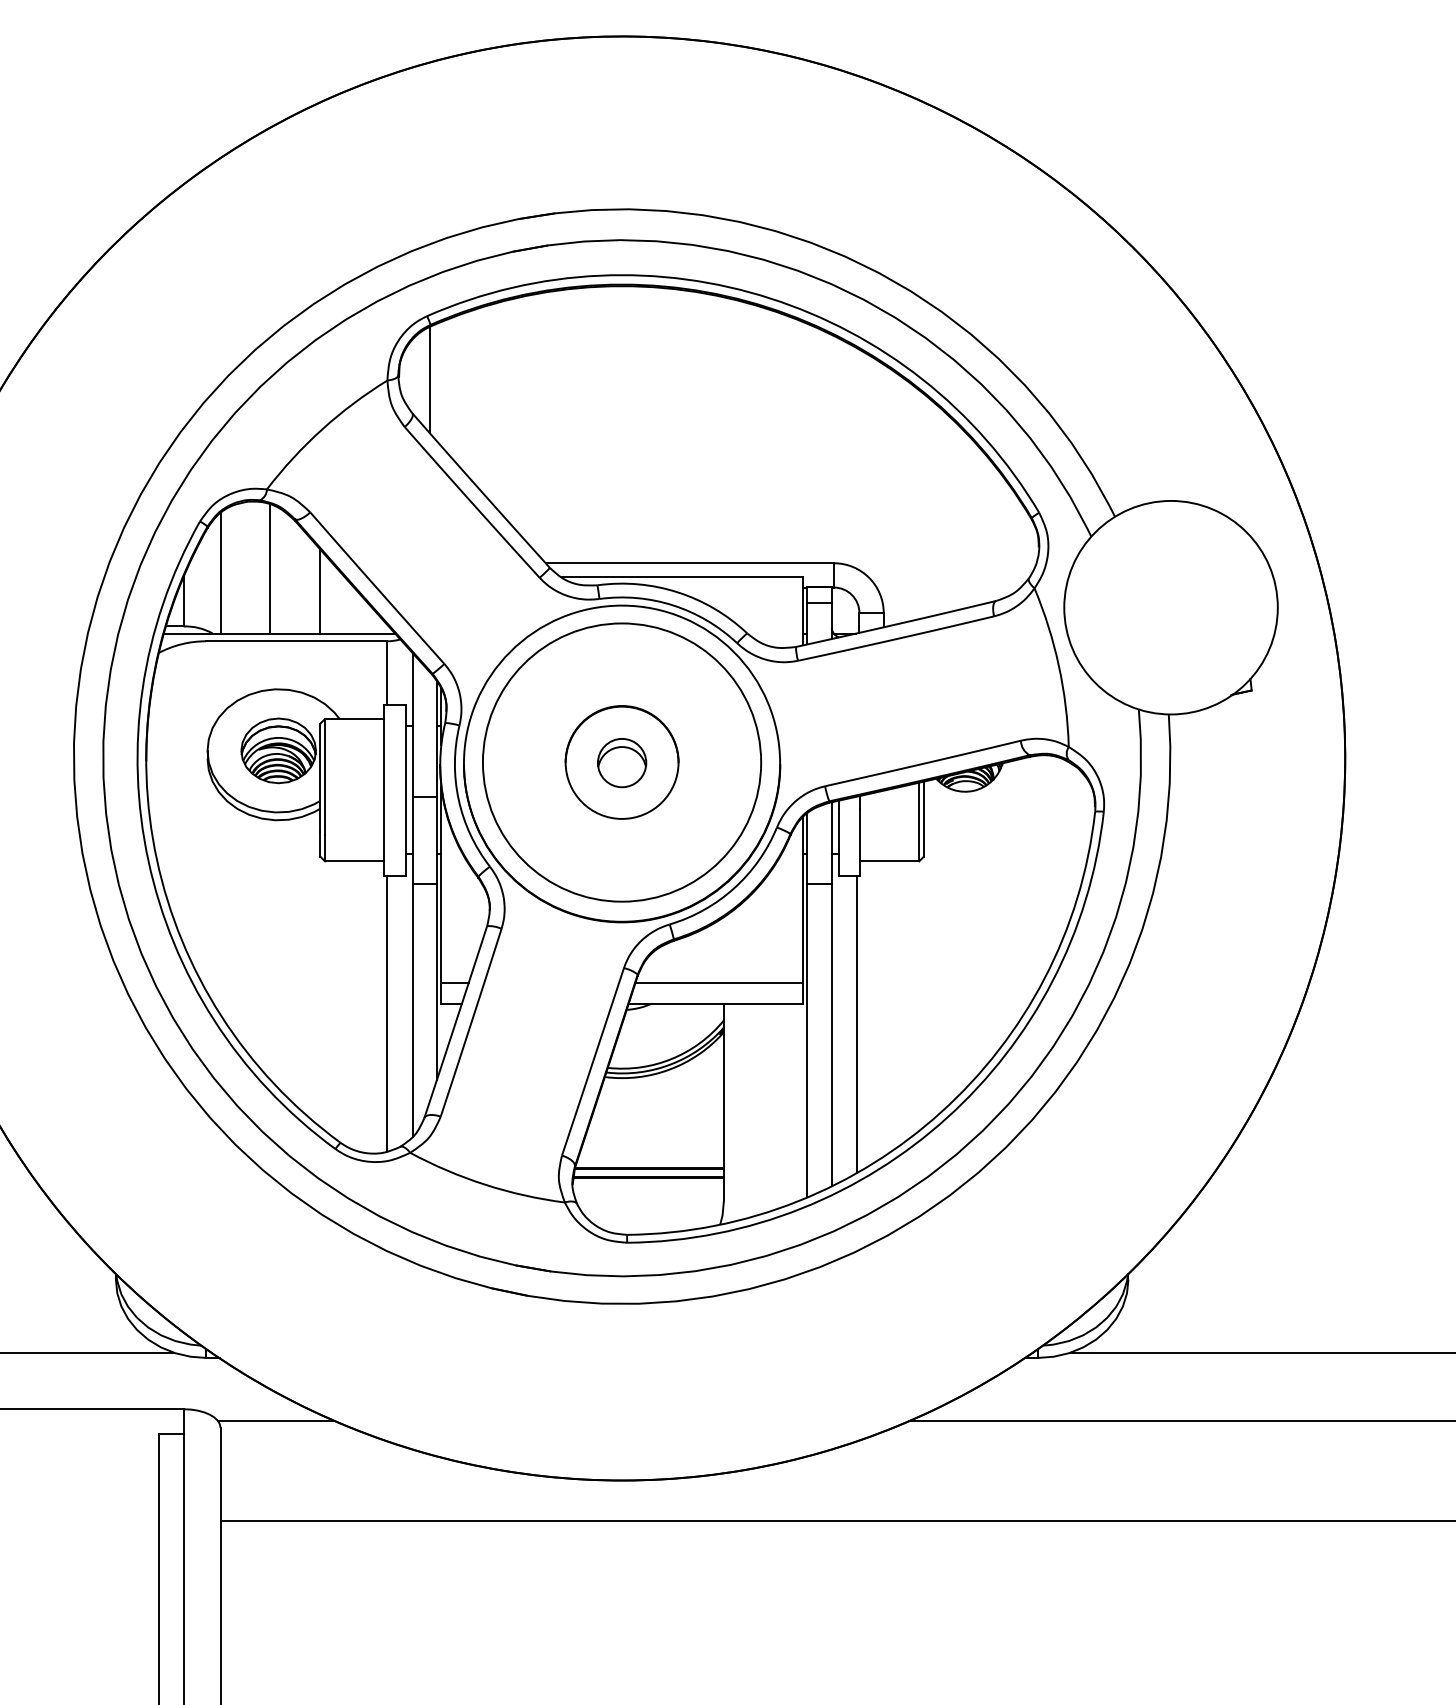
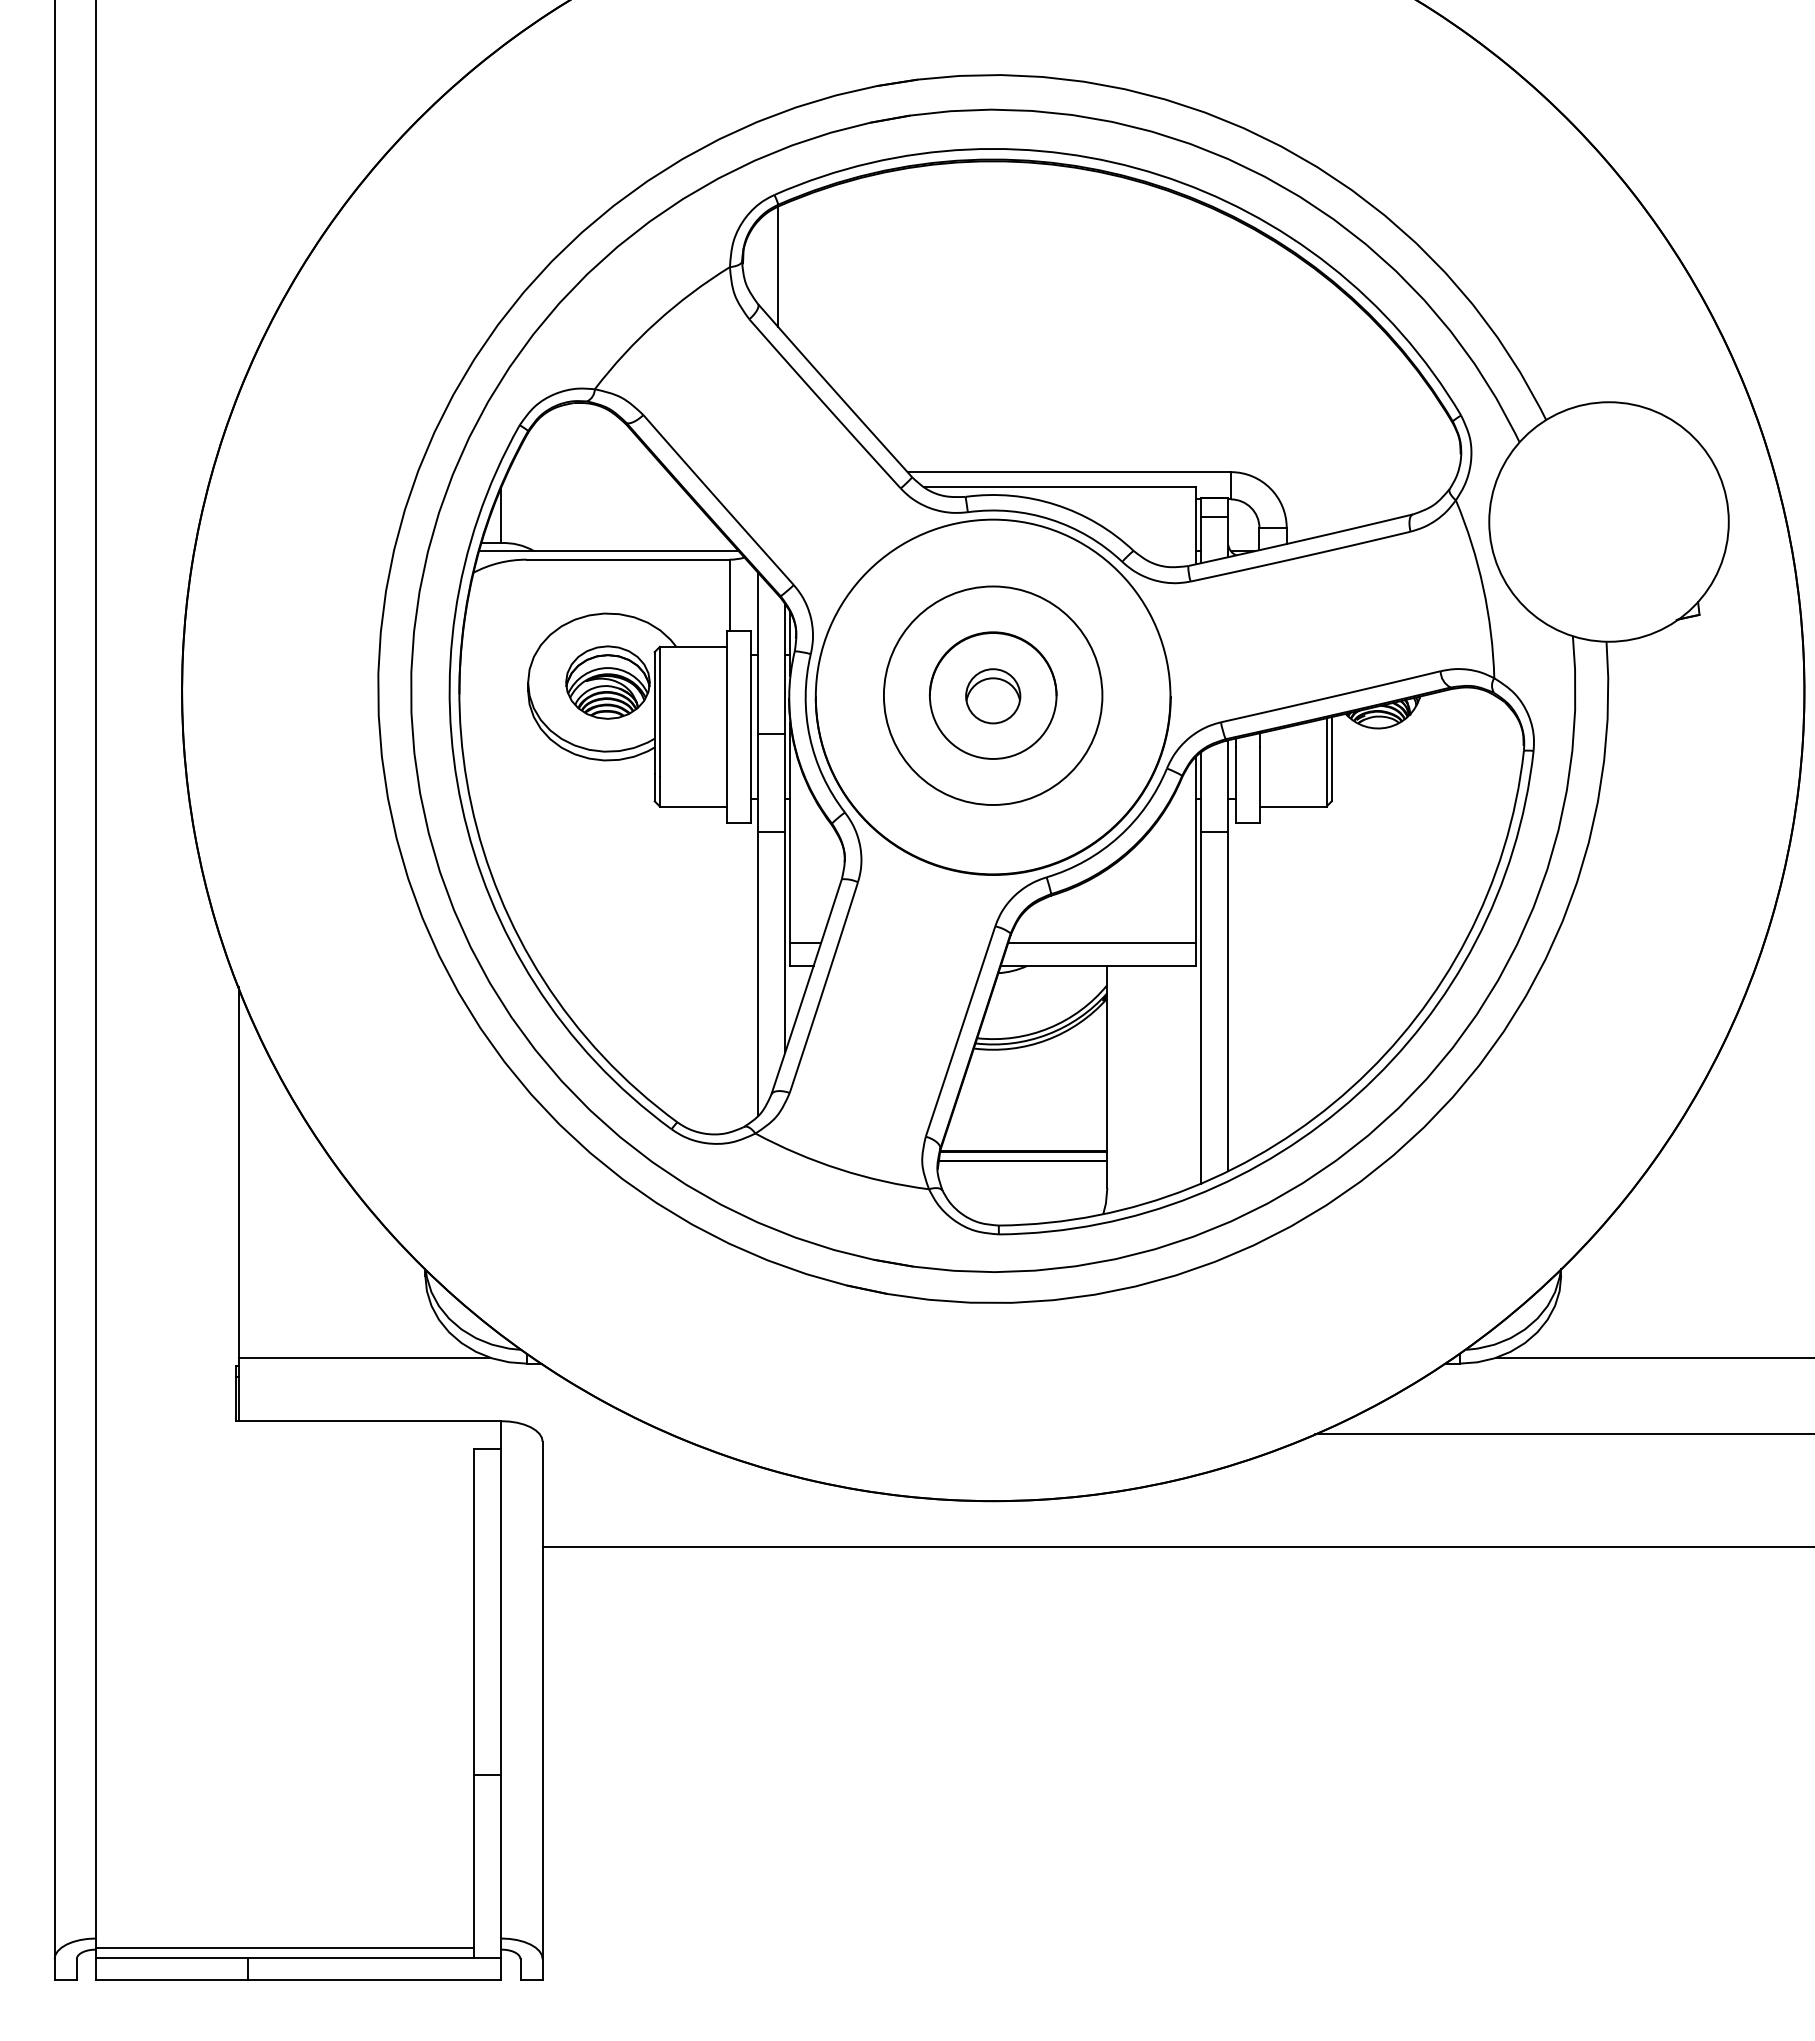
line: (270, 568) -> (598, 478), removed
line: (220, 573) -> (542, 483), removed
line: (320, 591) -> (654, 503), removed
circle: (622, 762) -> (993, 695), size x0.7
line: (387, 1013) -> (729, 977), removed
line: (857, 1023) -> (1257, 988), removed
line: (276, 1421) -> (605, 1434), removed

